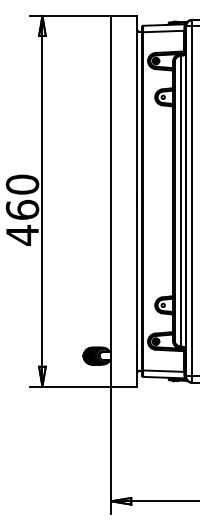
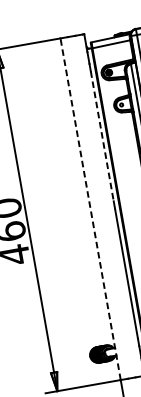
line: (137, 126) -> (102, 136), solid -> dashed
line: (111, 200) -> (90, 208), solid -> dashed

